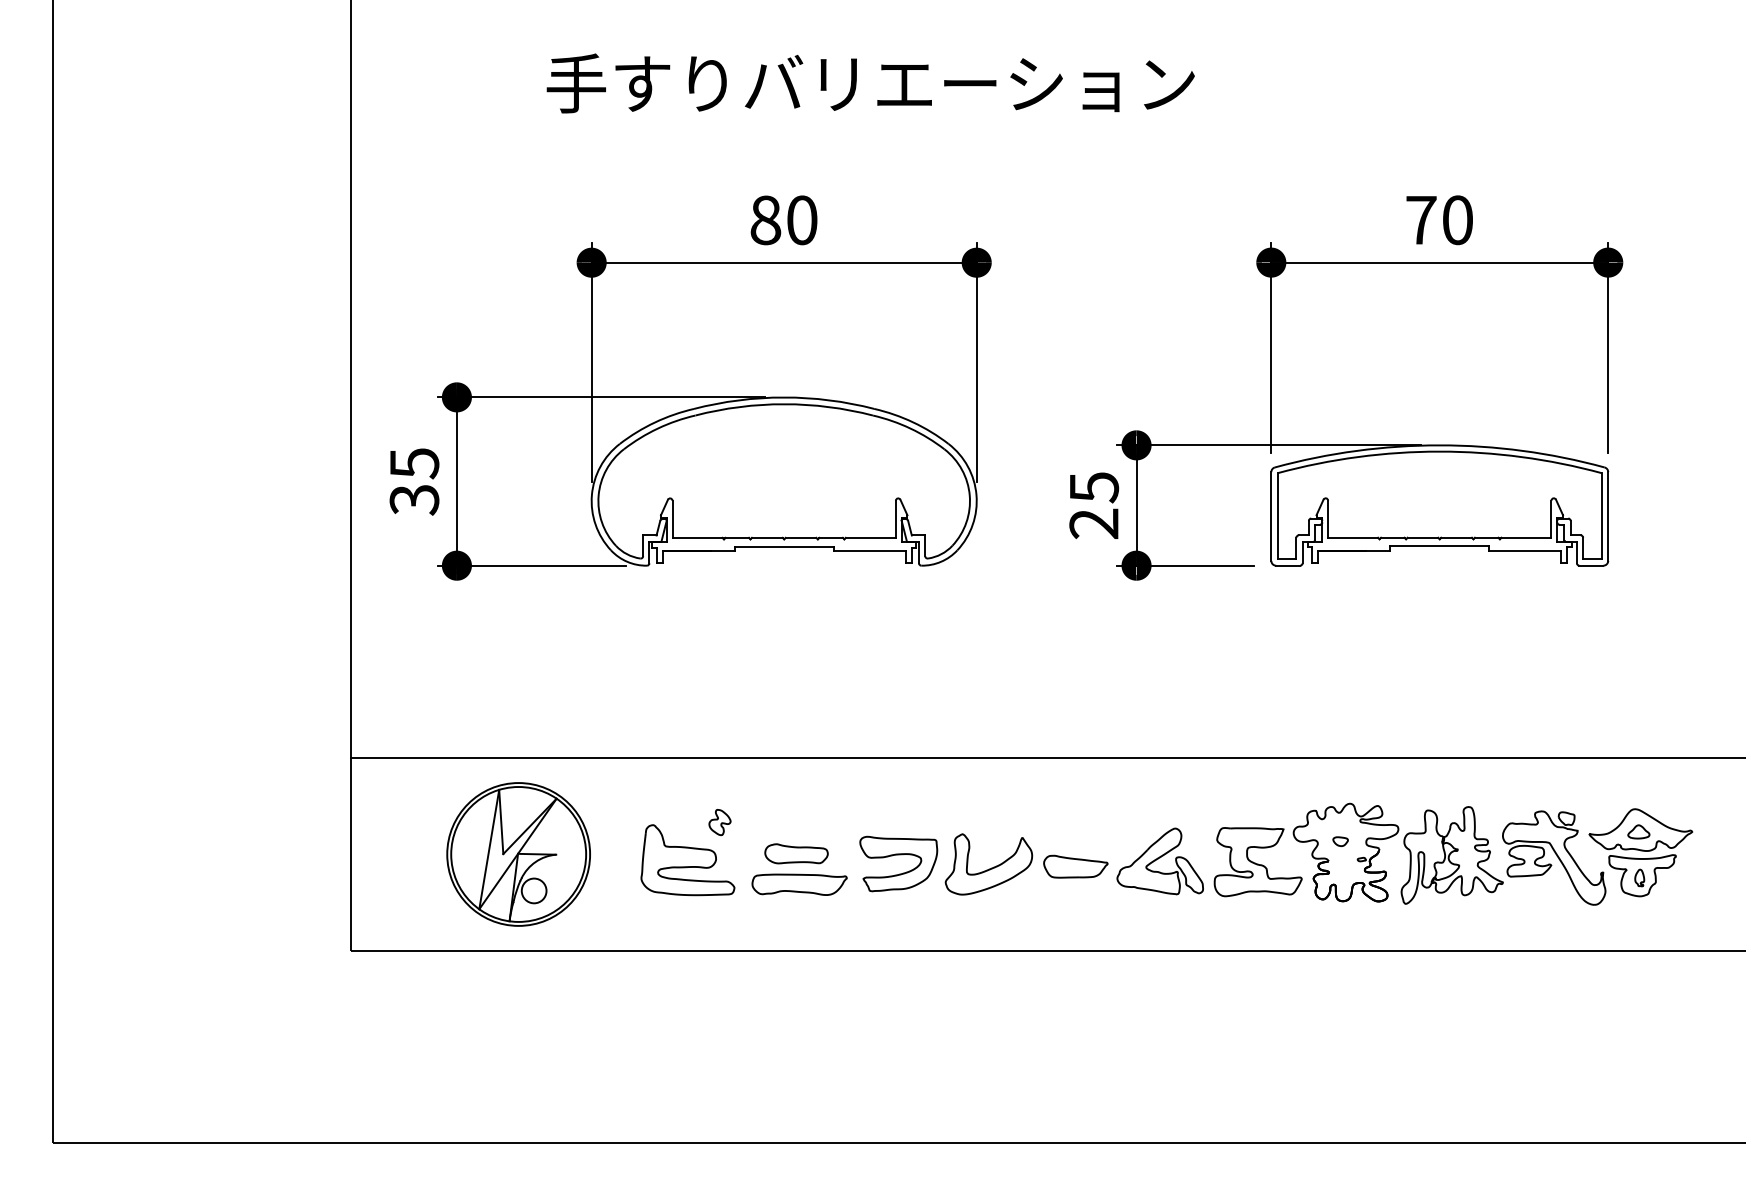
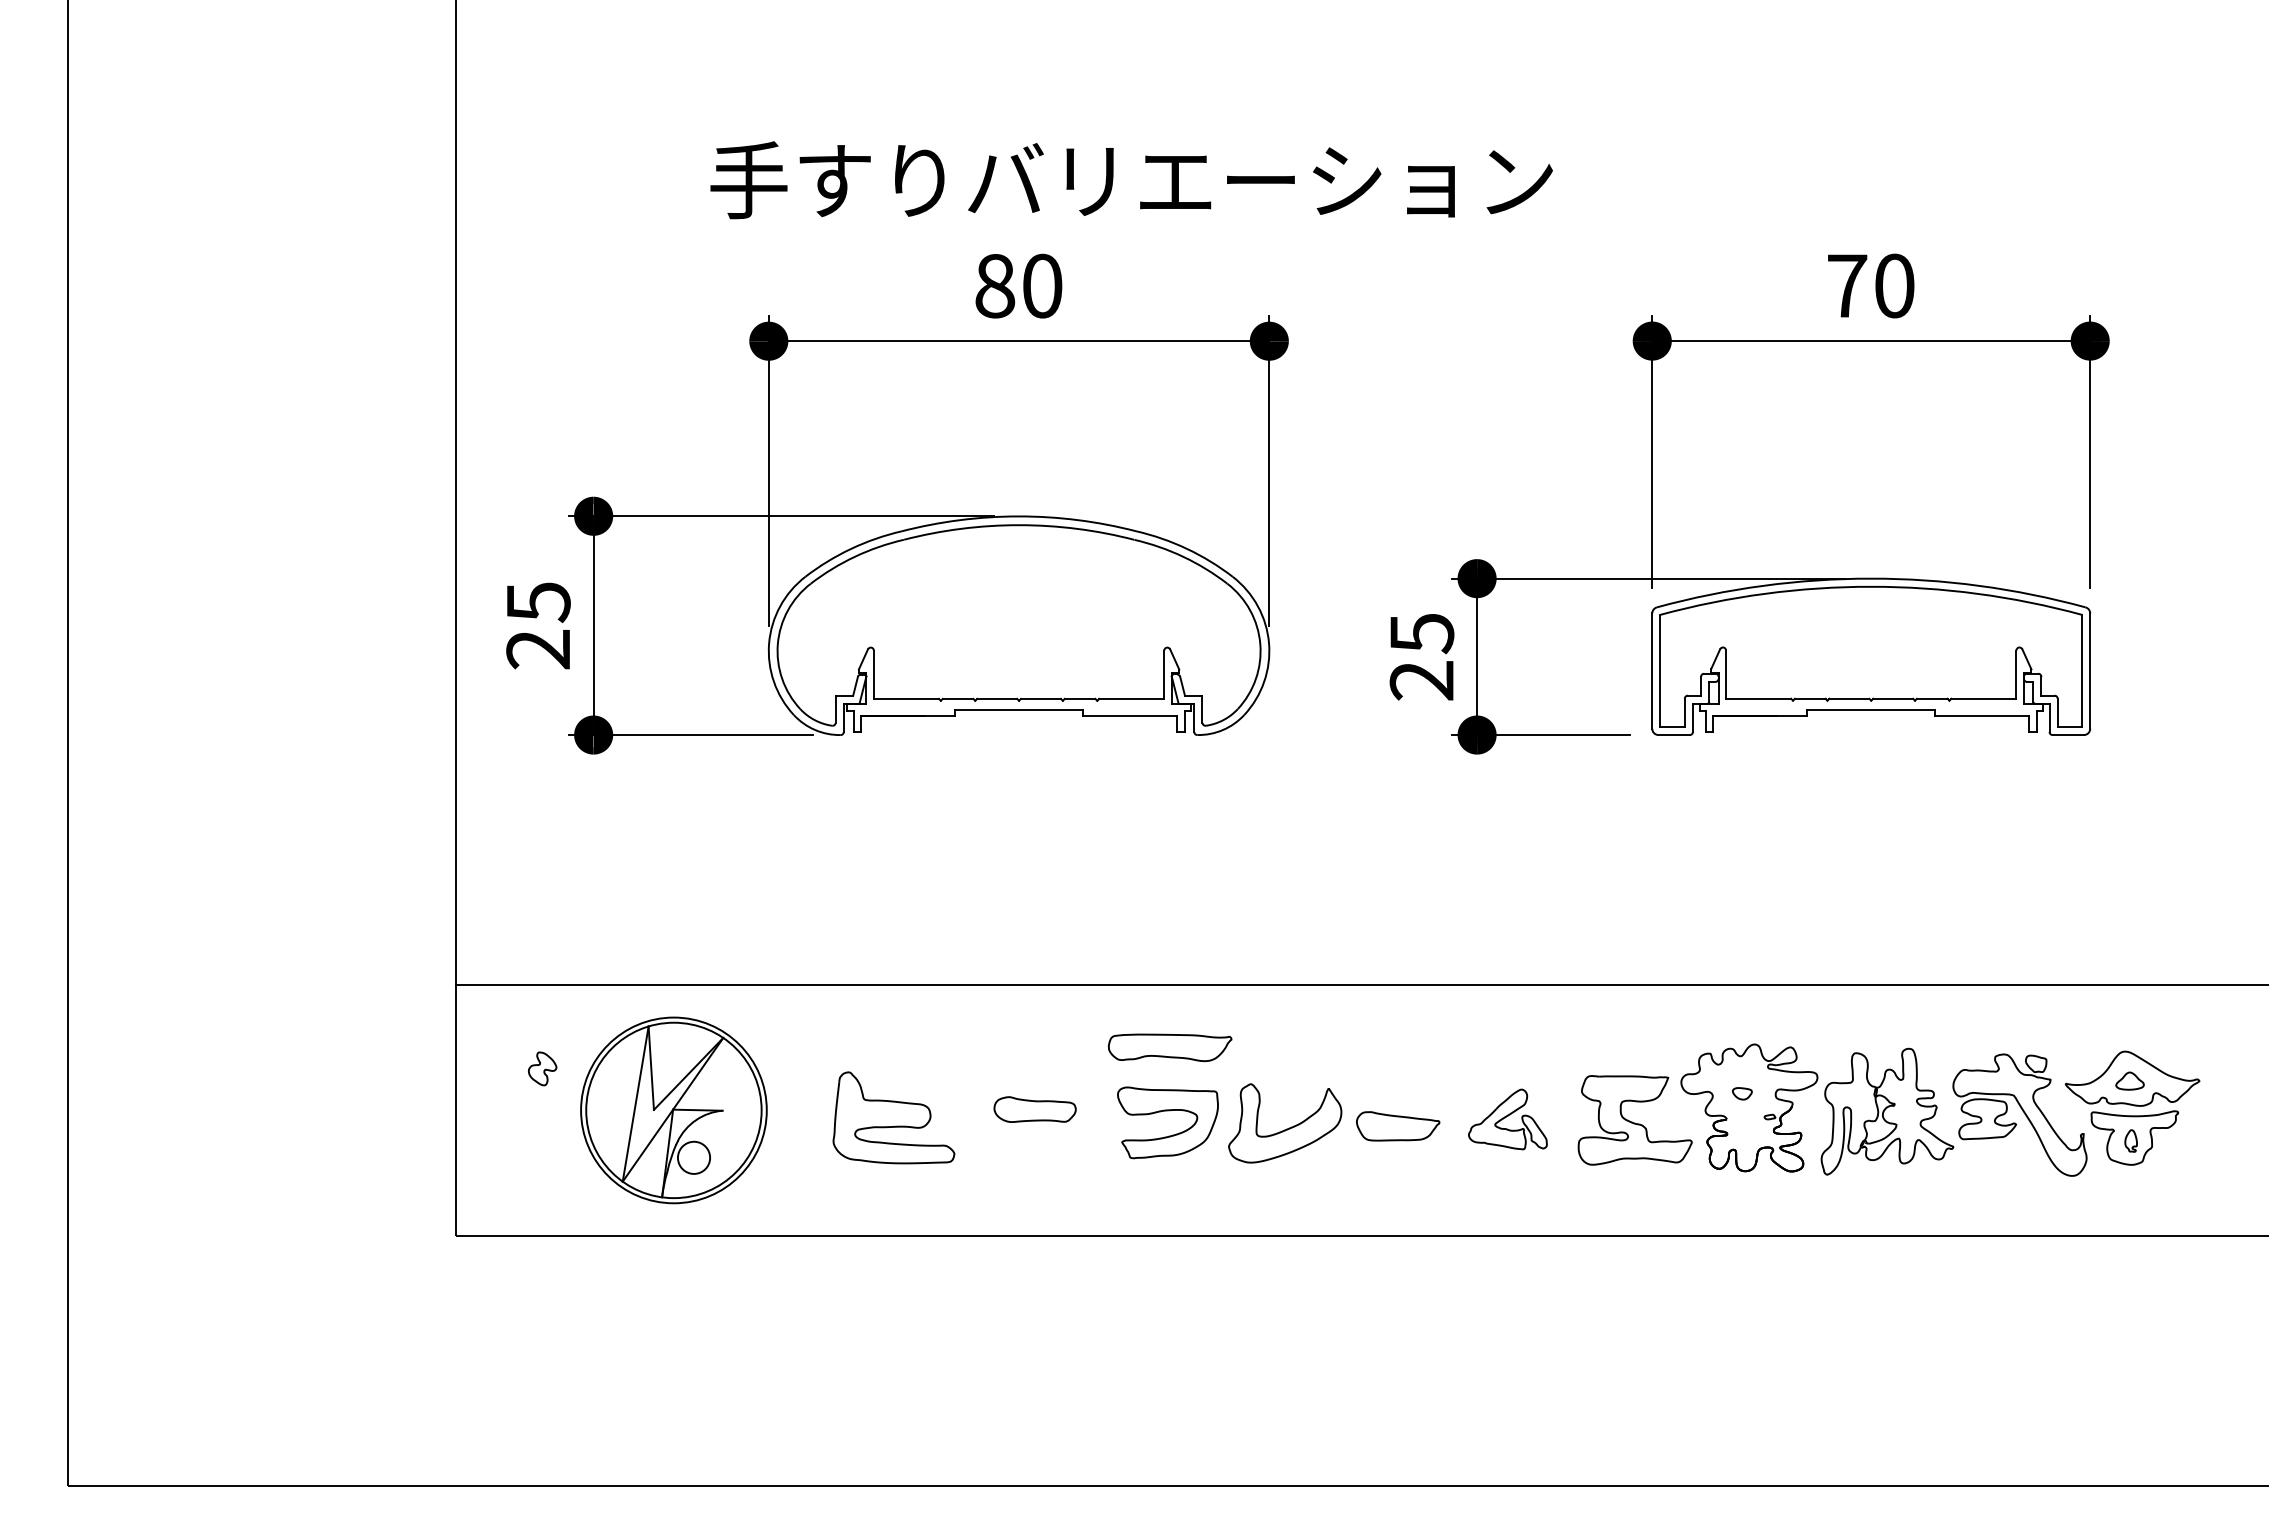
text: (870, 83) -> (1131, 180), moved
text: (414, 500) -> (538, 650), 35 -> 25
curve: (721, 822) -> (544, 1069), moved
part: (1159, 861) -> (1507, 1119), size x0.7
part: (799, 884) -> (1170, 1047), moved

